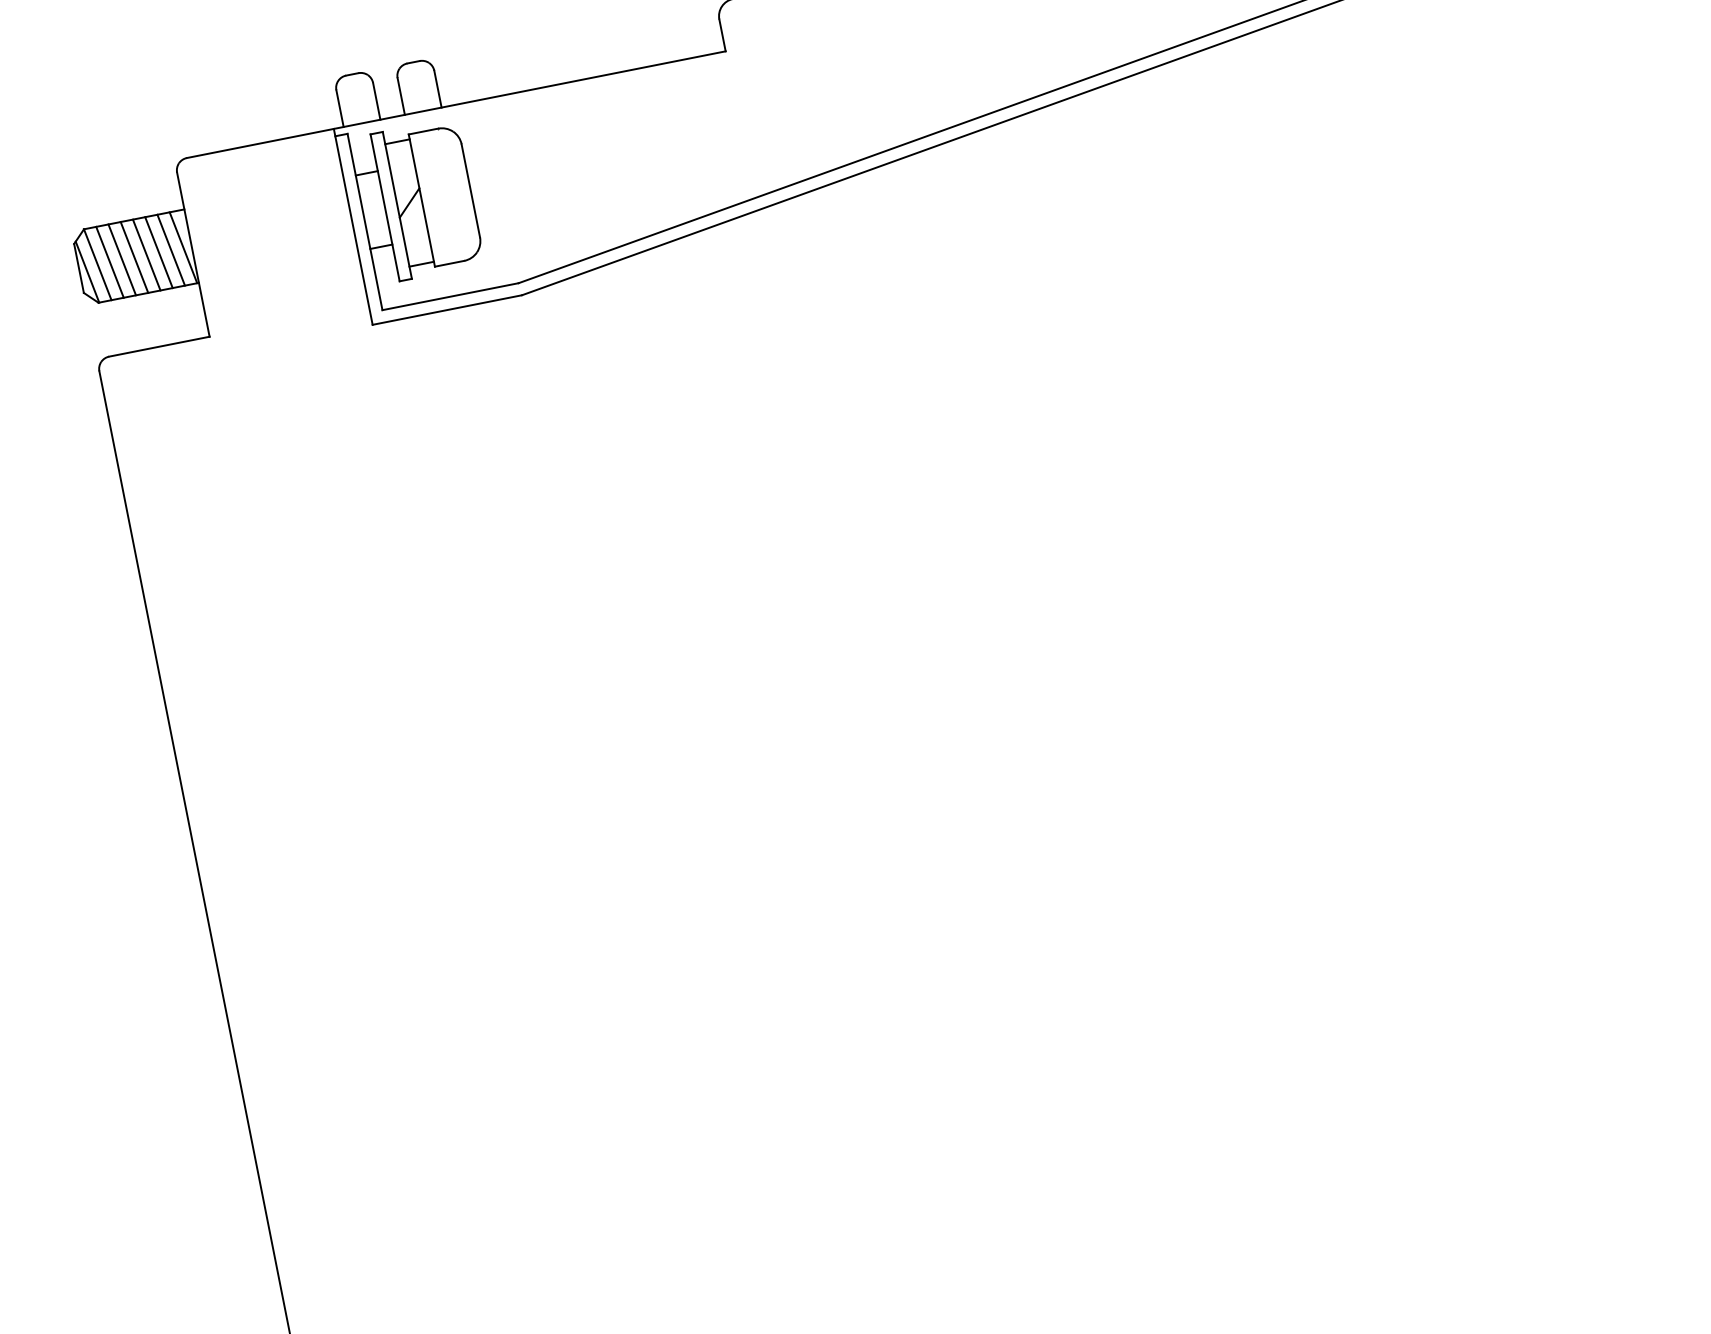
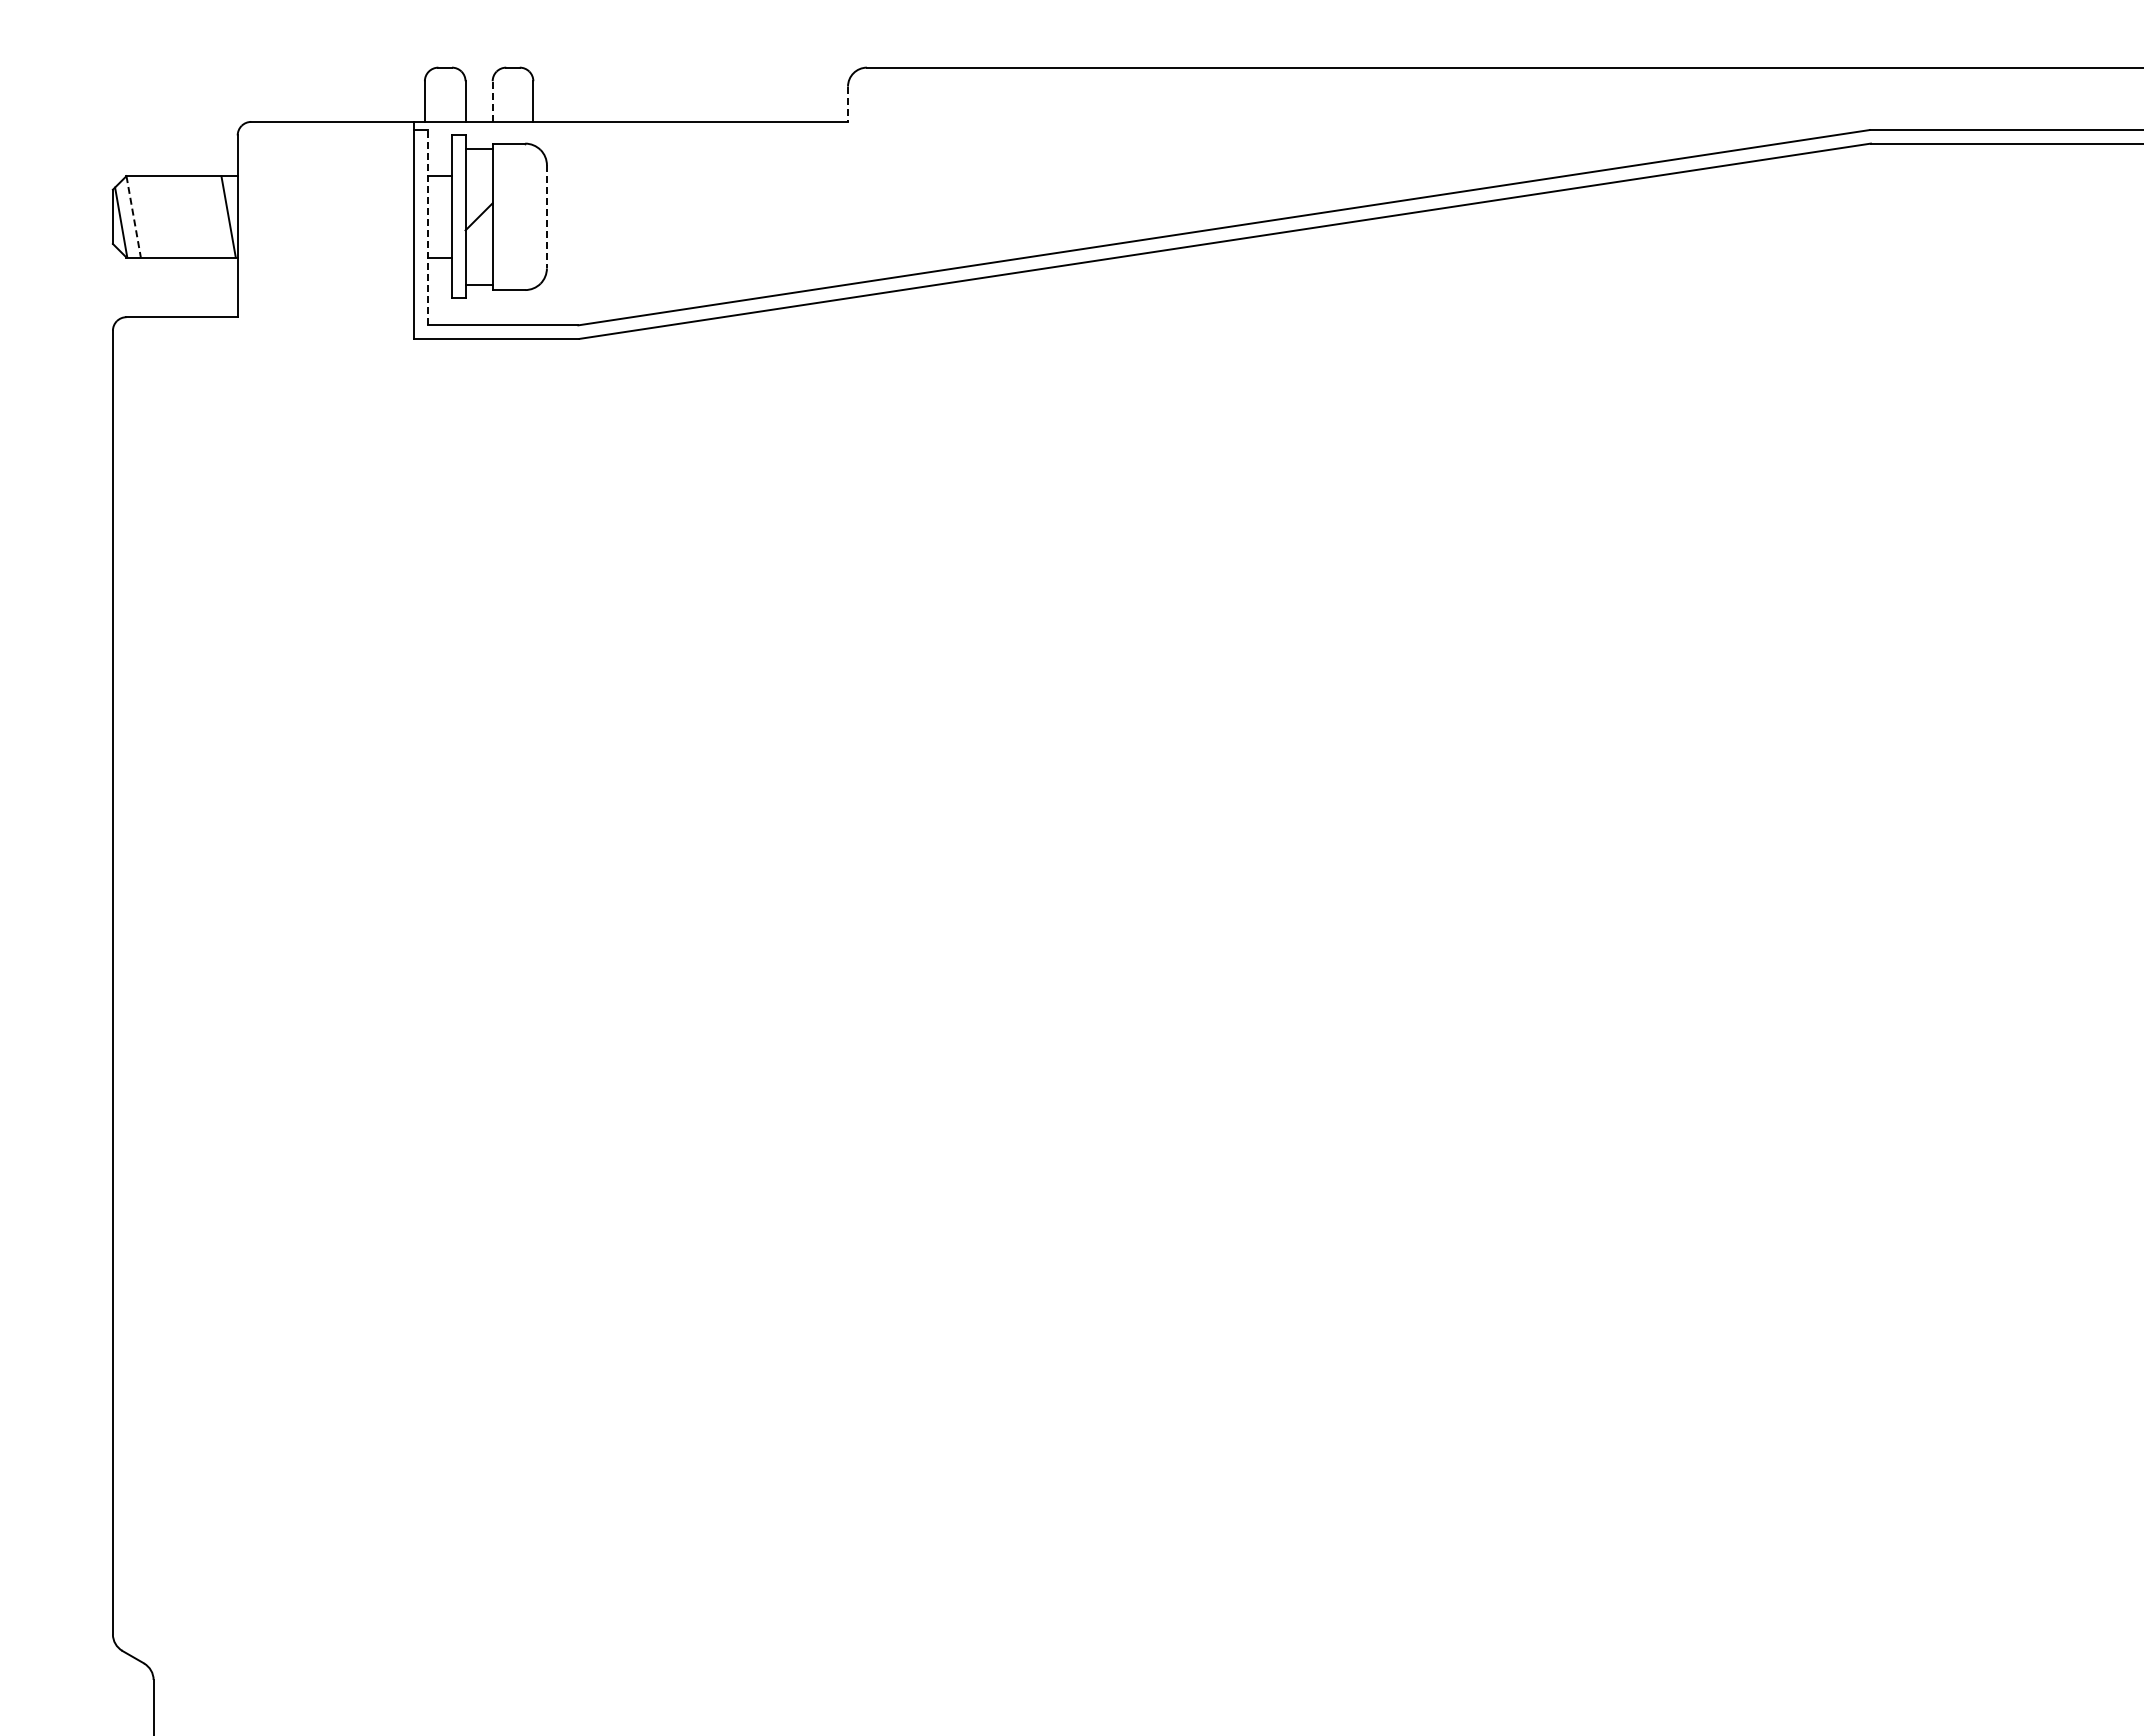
line: (722, 35) -> (848, 104), solid -> dashed
line: (401, 96) -> (492, 101), solid -> dashed
line: (470, 190) -> (546, 216), solid -> dashed
line: (364, 221) -> (427, 227), solid -> dashed
line: (170, 249) -> (214, 216), removed
line: (158, 252) -> (201, 216), removed
line: (146, 254) -> (187, 216), removed
line: (134, 257) -> (174, 216), removed
line: (121, 259) -> (160, 216), removed
line: (110, 261) -> (147, 216), removed
line: (97, 265) -> (133, 217), solid -> dashed

